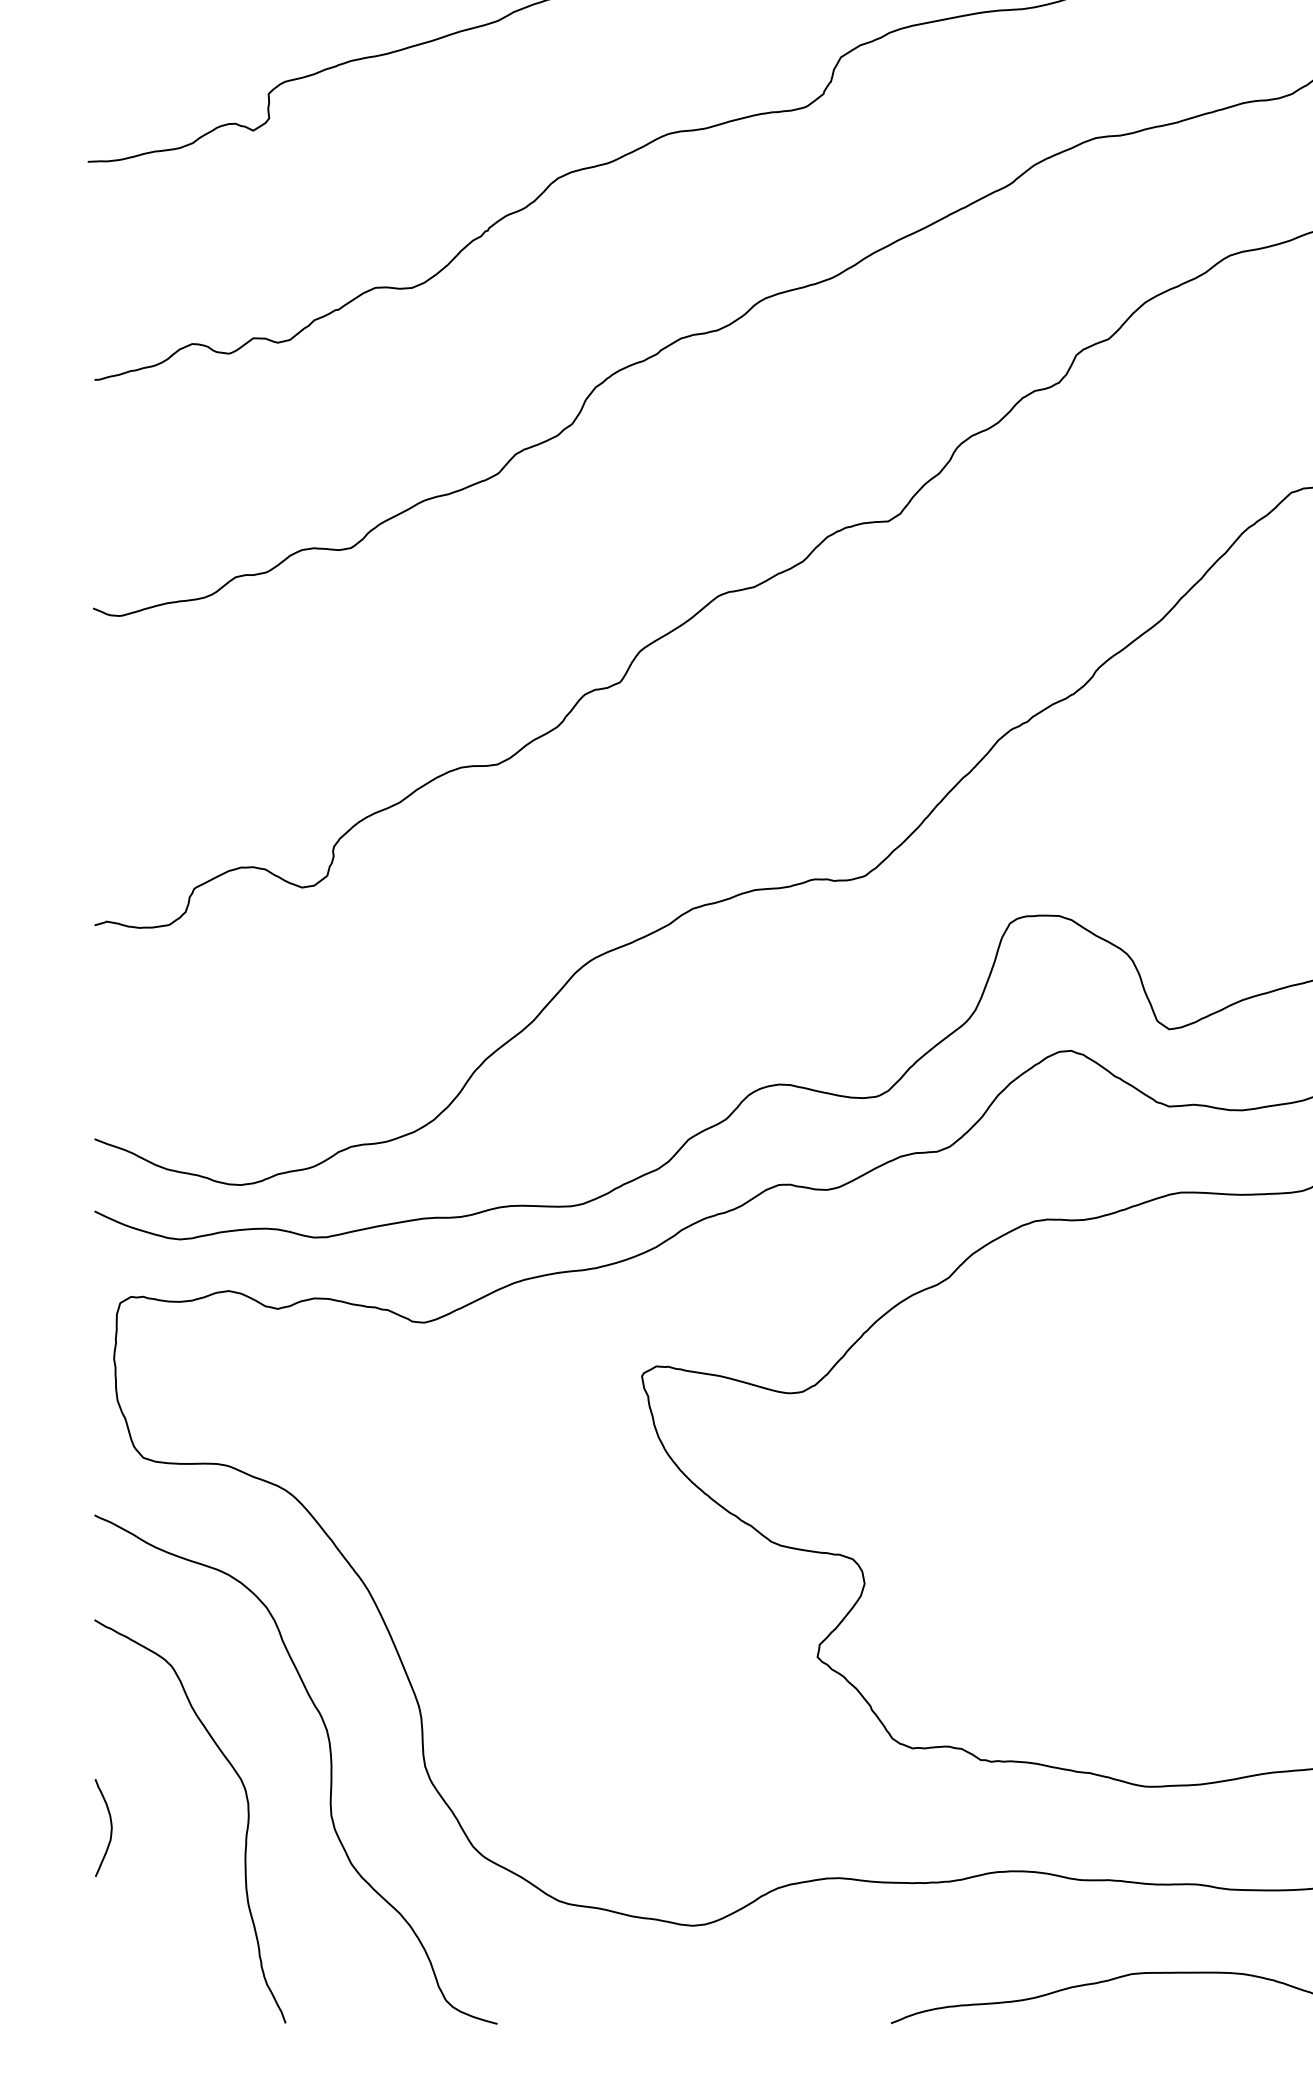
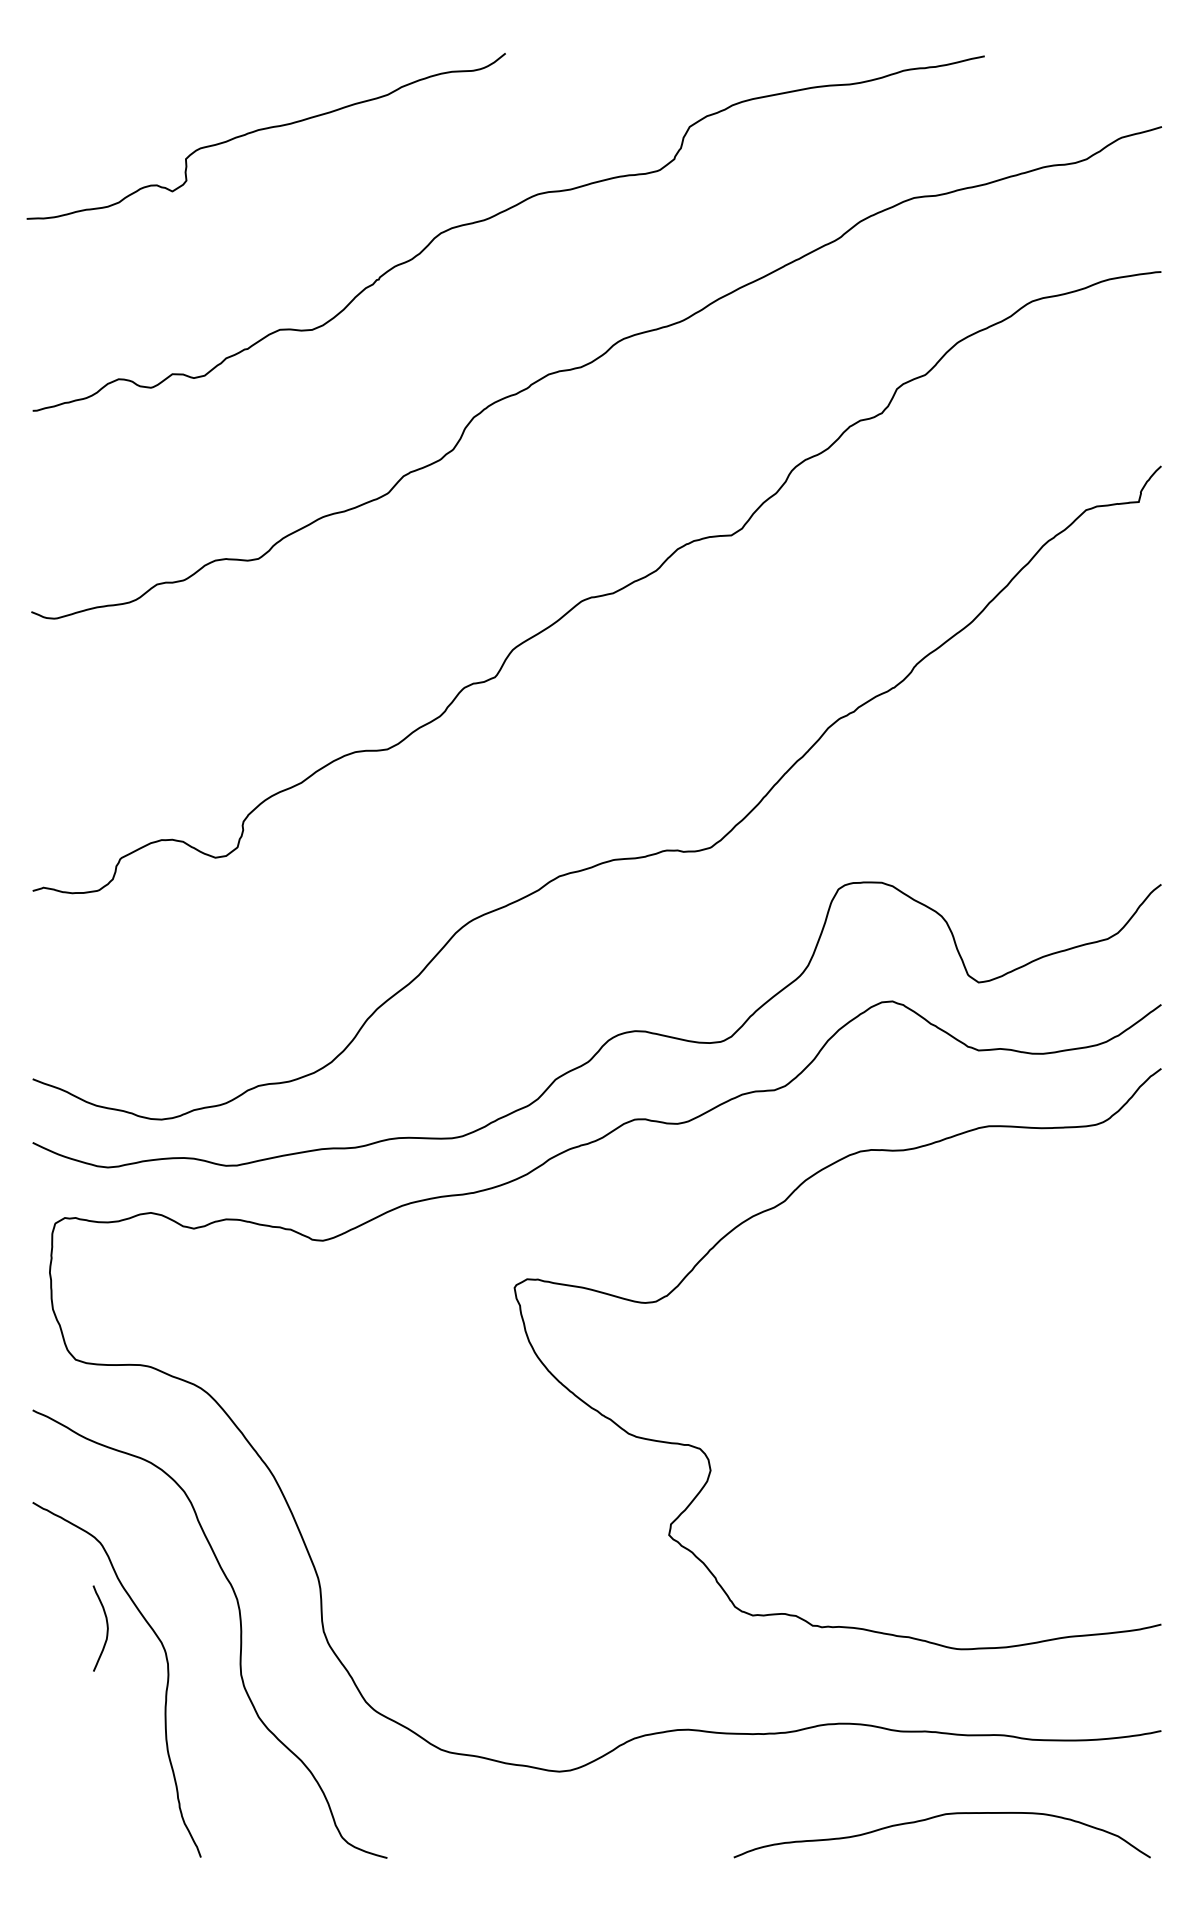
curve: (110, 1826) -> (106, 1627), moved

